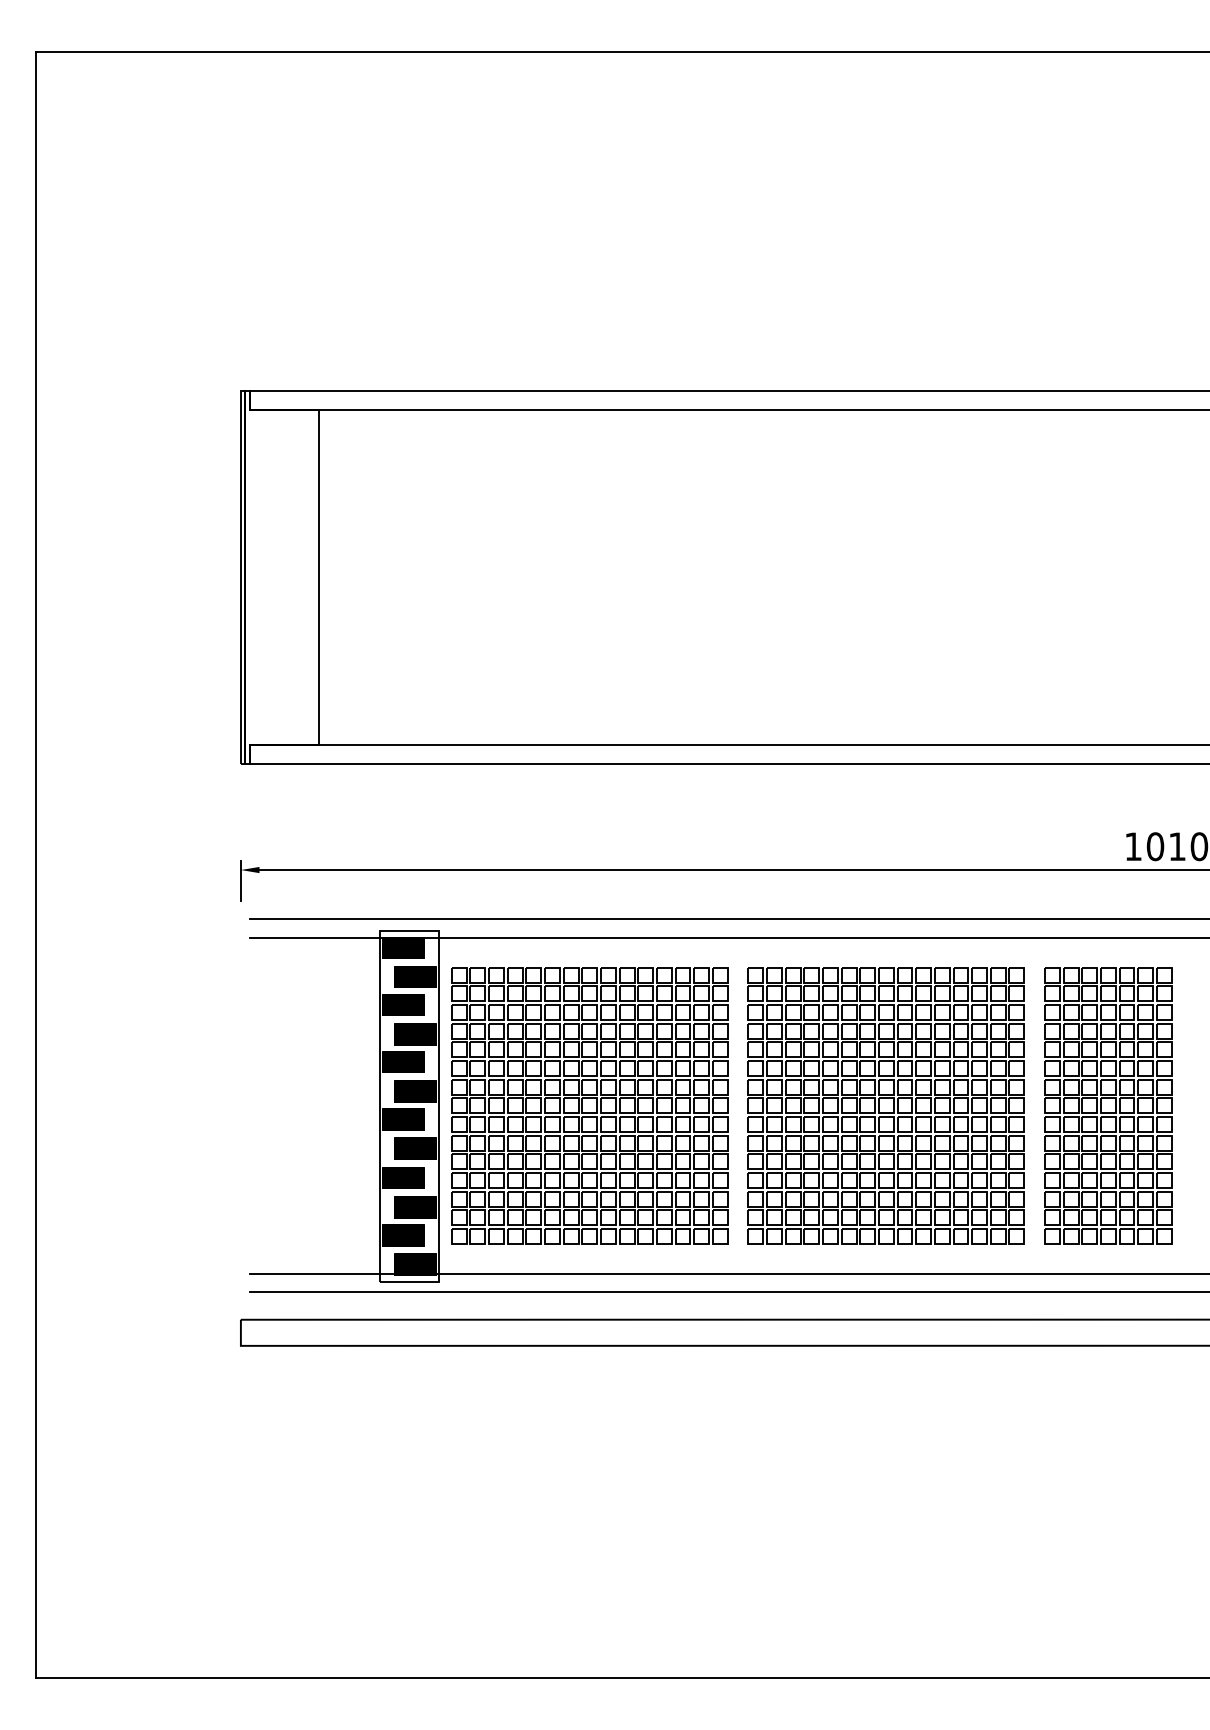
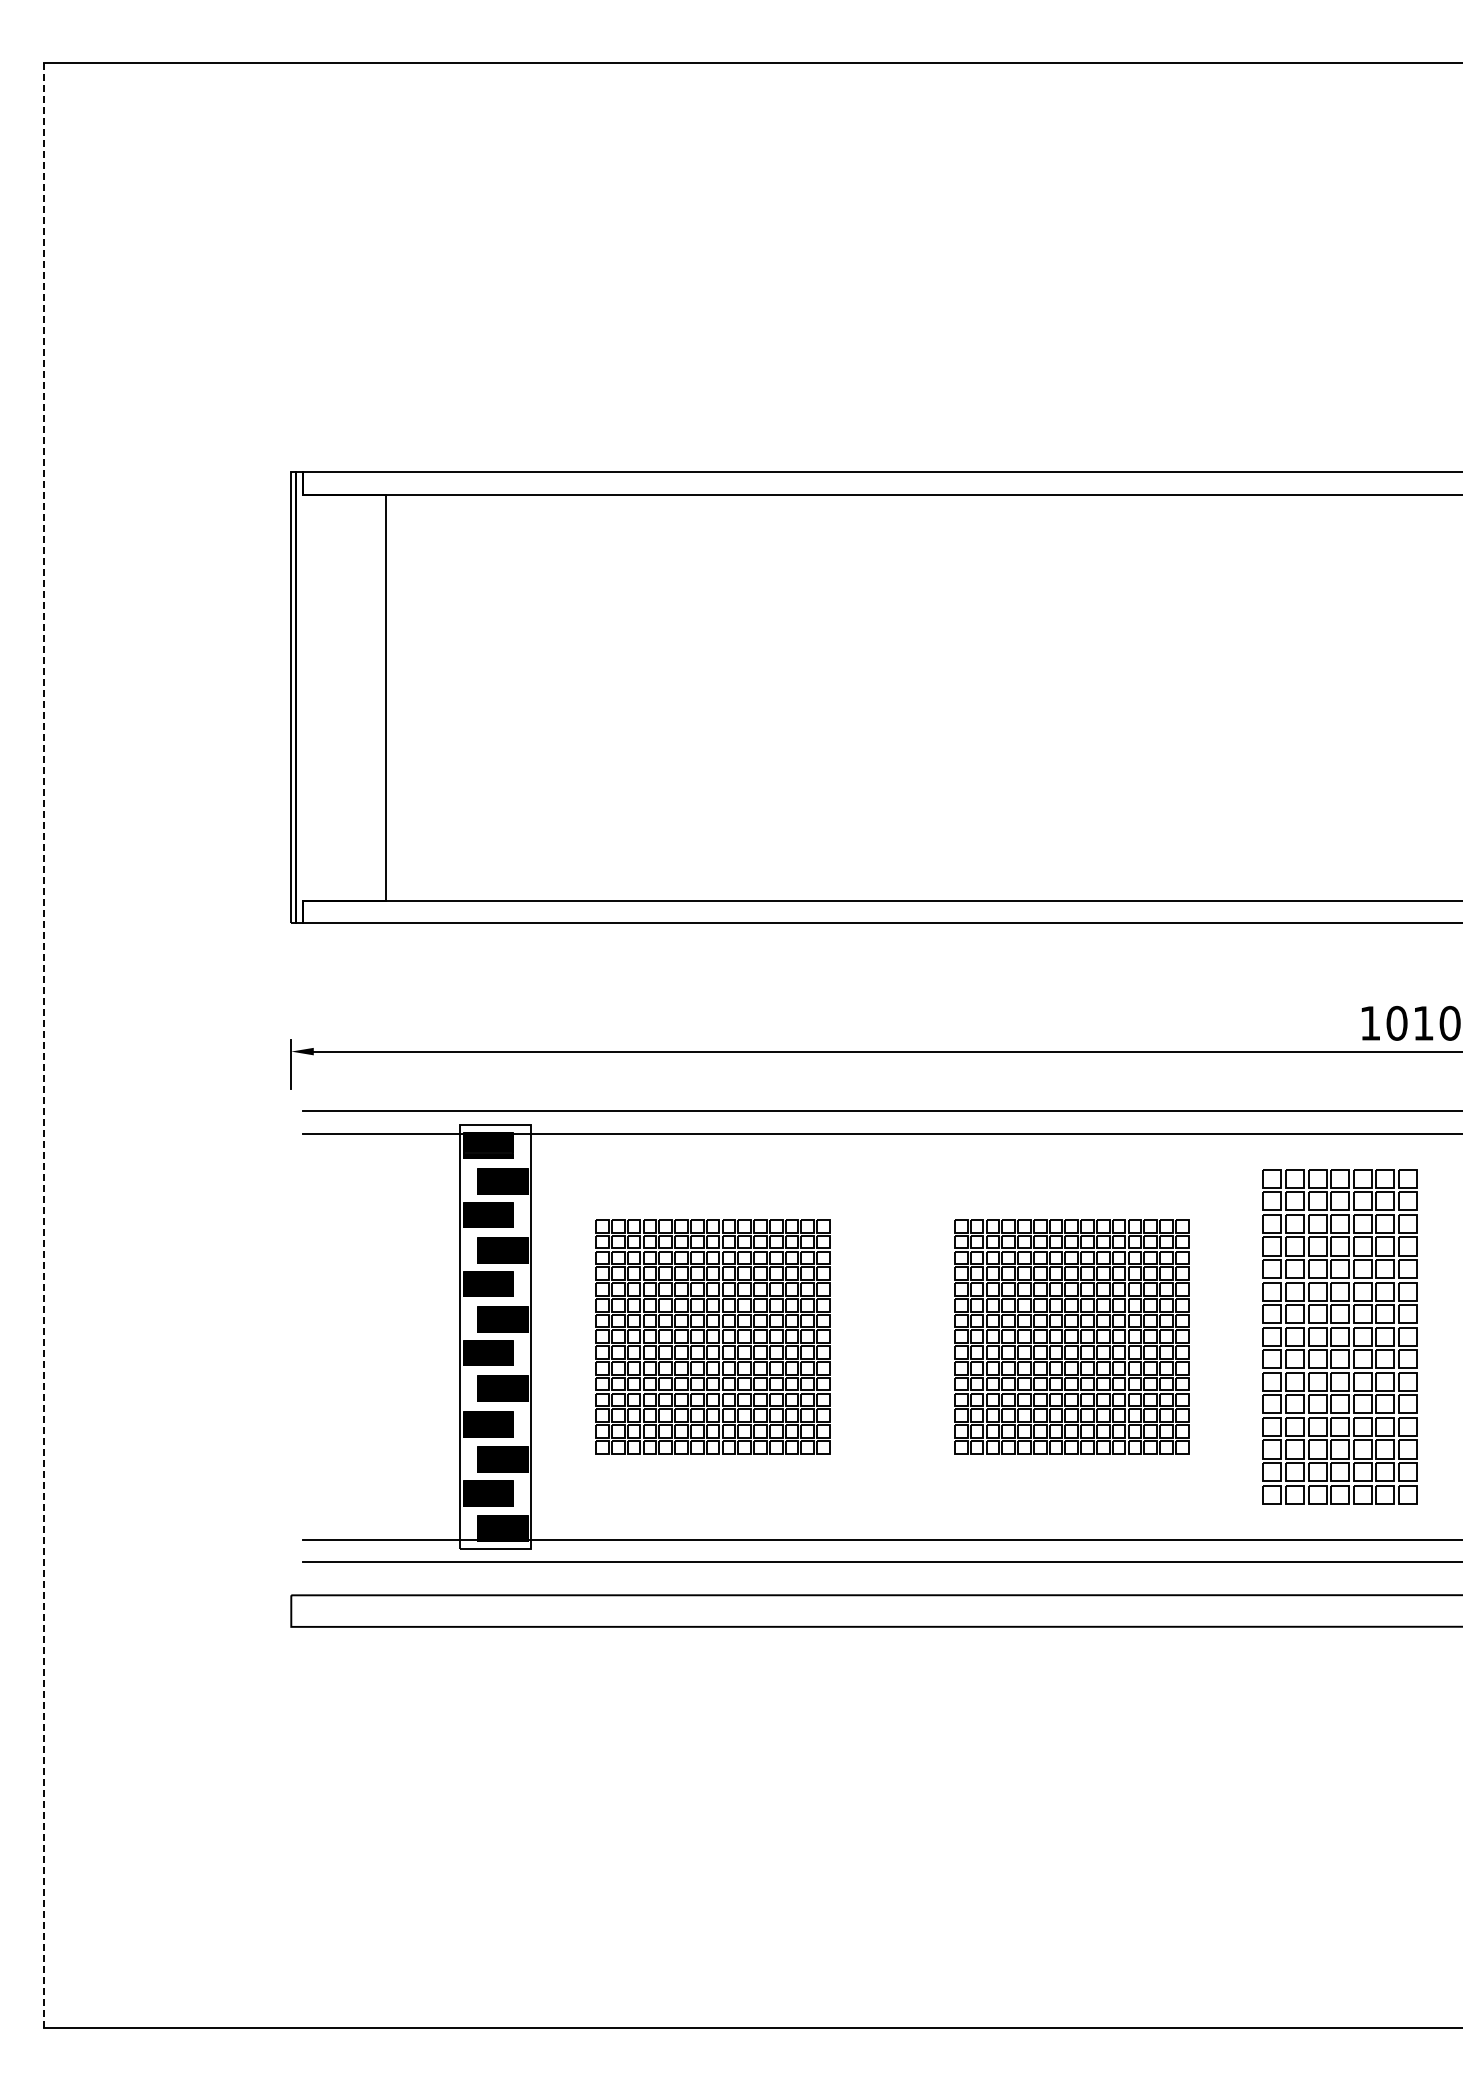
line: (35, 865) -> (43, 1045), solid -> dashed
part: (589, 1105) -> (712, 1336), size x0.7
part: (886, 1105) -> (1071, 1336), size x0.7

